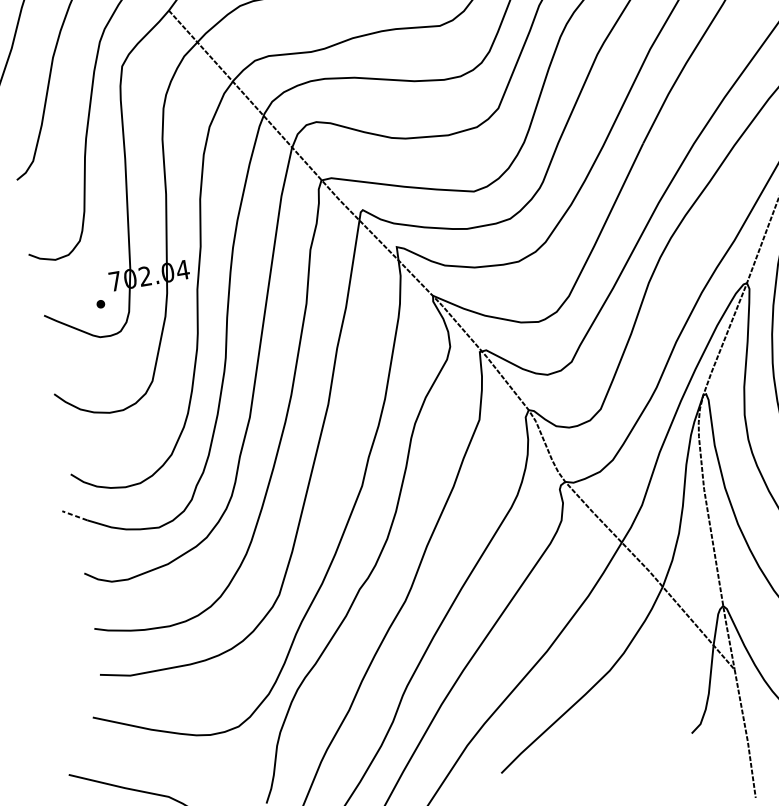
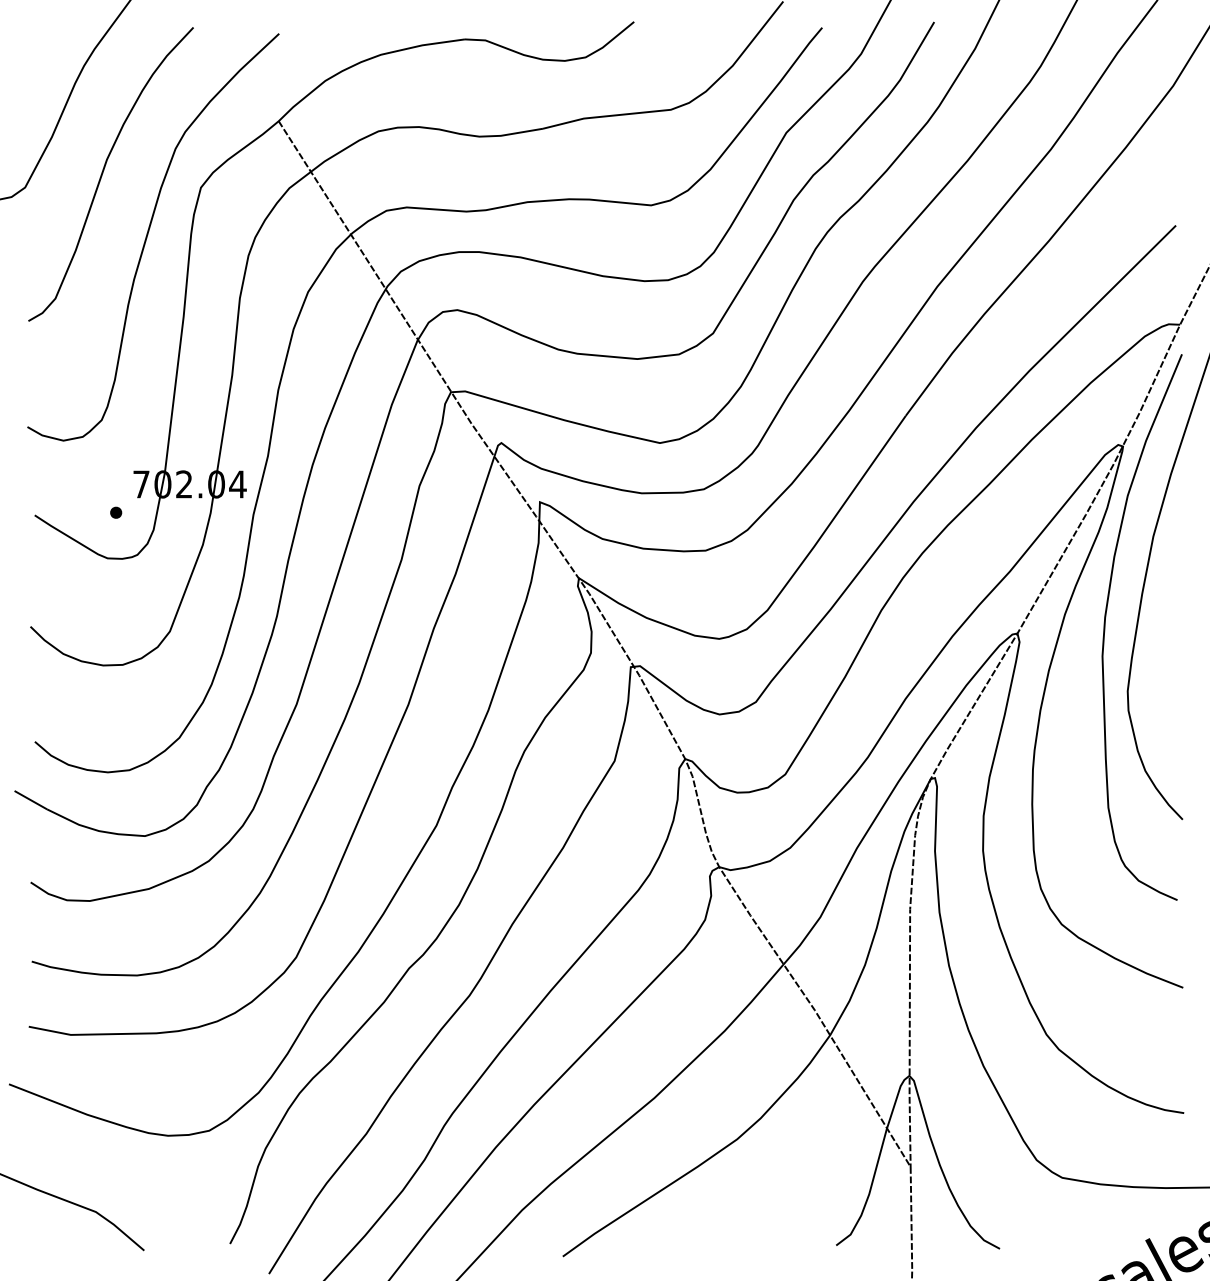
line: (74, 516) -> (30, 800), dashed -> solid

